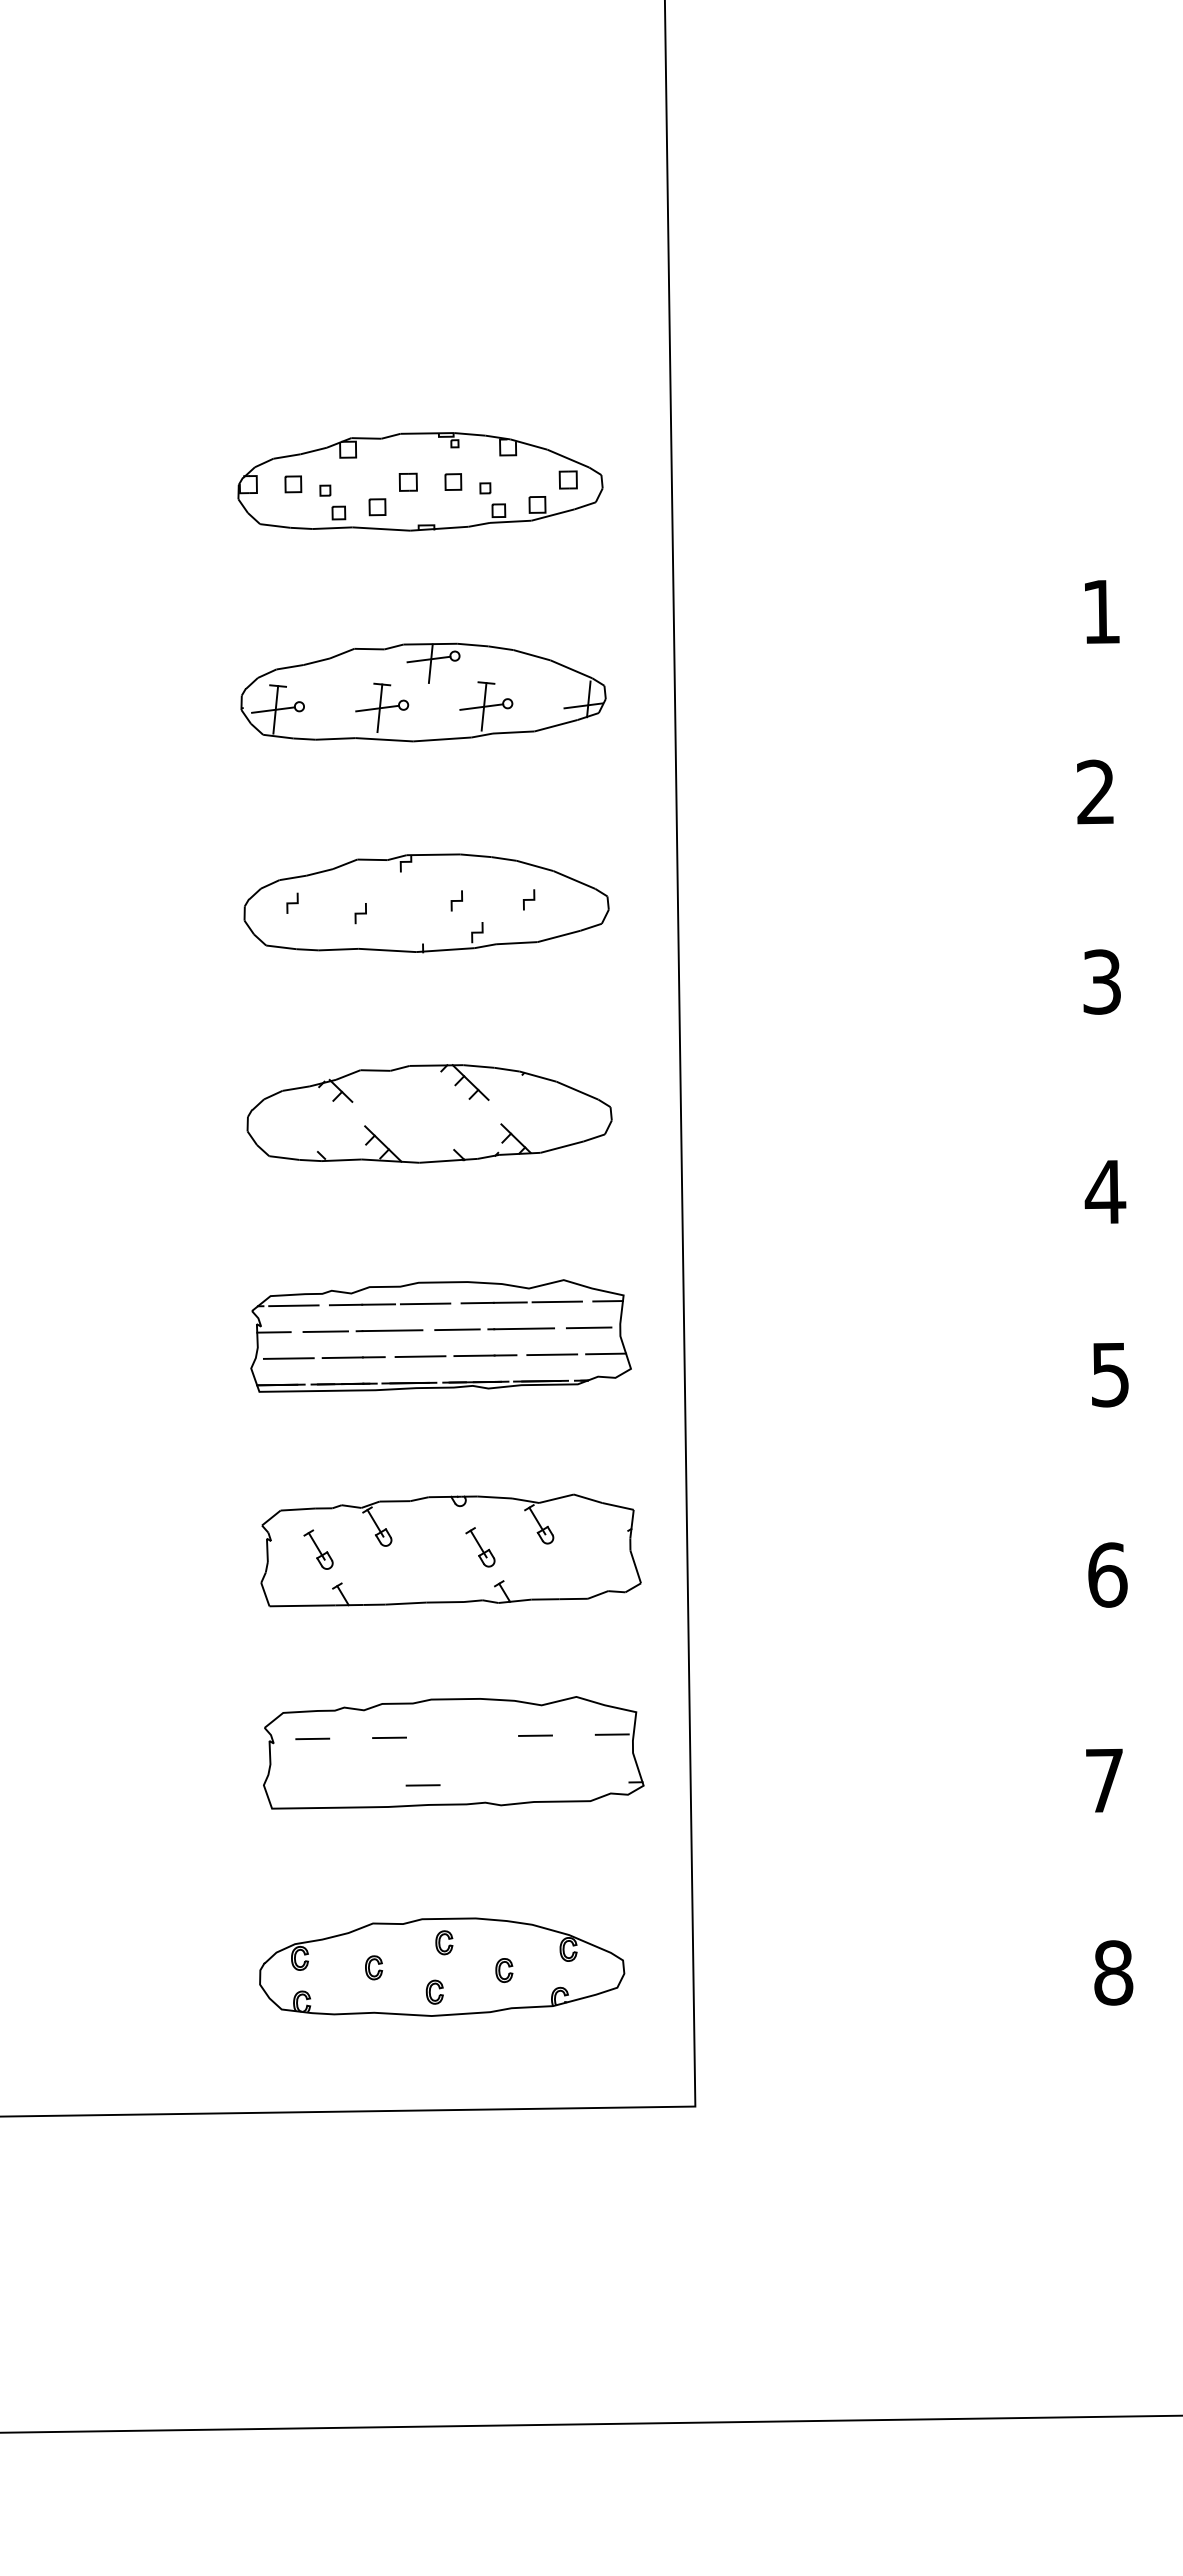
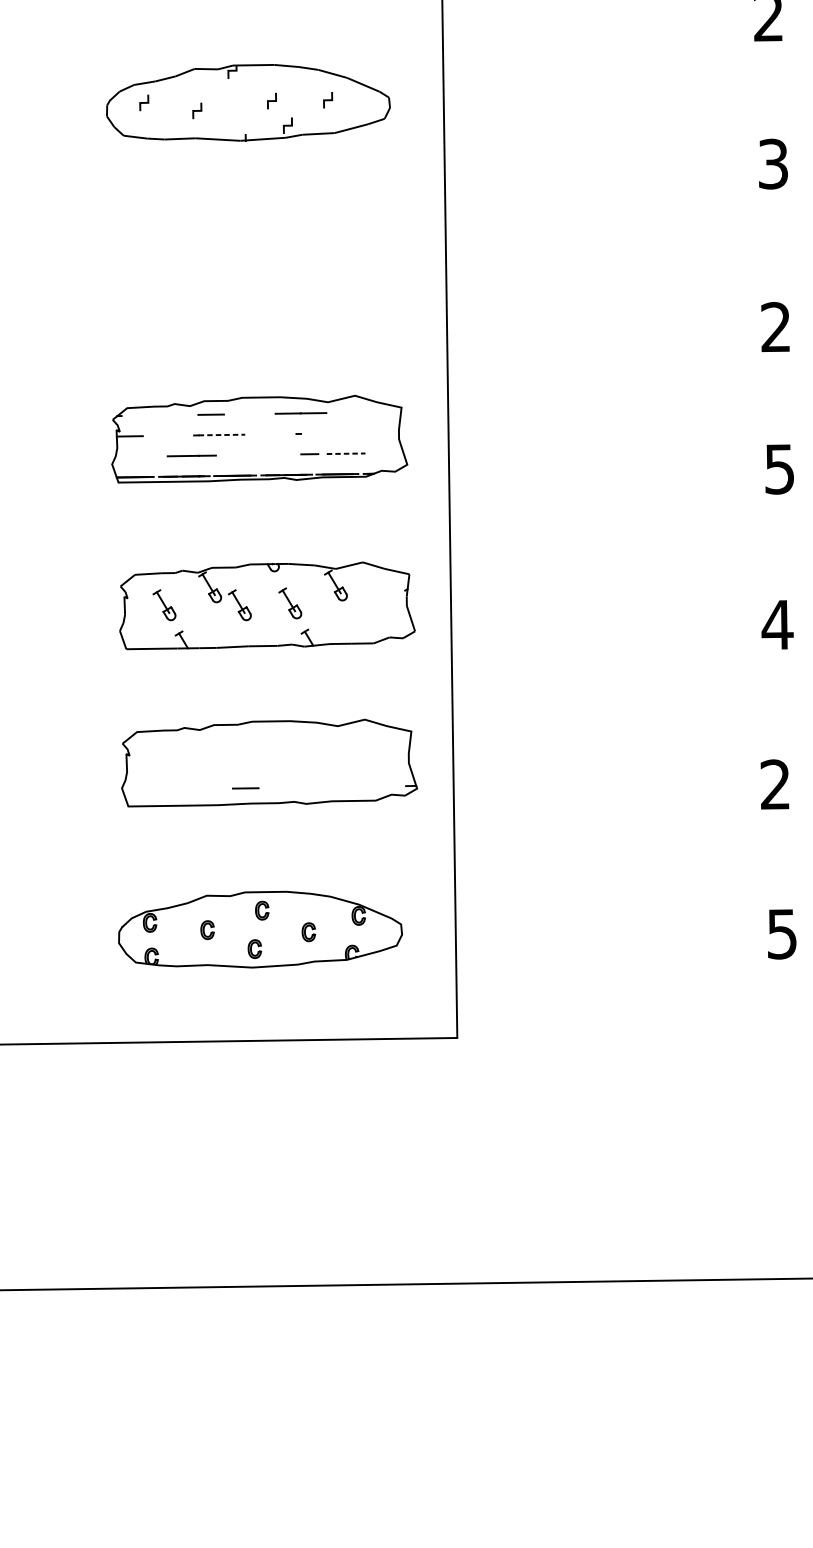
part: (429, 1113) -> (250, 266), removed
text: (1105, 1191) -> (776, 326), 4 -> 2
line: (556, 1301) -> (349, 412), removed
line: (608, 1301) -> (389, 412), removed
line: (425, 1303) -> (247, 413), removed
line: (345, 1304) -> (185, 414), removed
line: (293, 1305) -> (145, 415), removed
line: (588, 1327) -> (374, 432), removed
line: (524, 1328) -> (324, 433), removed
line: (457, 1329) -> (272, 434), removed
line: (392, 1330) -> (221, 434), solid -> dashed
line: (325, 1331) -> (169, 435), removed
line: (606, 1353) -> (388, 452), removed
line: (552, 1354) -> (346, 453), solid -> dashed
line: (474, 1355) -> (285, 454), removed
line: (420, 1356) -> (243, 455), removed
line: (288, 1358) -> (141, 456), removed
part: (415, 1549) -> (239, 605), added
text: (1107, 1574) -> (777, 624), 6 -> 4
line: (611, 1734) -> (392, 748), removed
line: (535, 1735) -> (333, 749), removed
line: (389, 1737) -> (219, 751), removed
line: (312, 1738) -> (159, 751), removed
text: (1103, 1780) -> (774, 784), 7 -> 2
text: (1113, 1972) -> (782, 933), 8 -> 5

